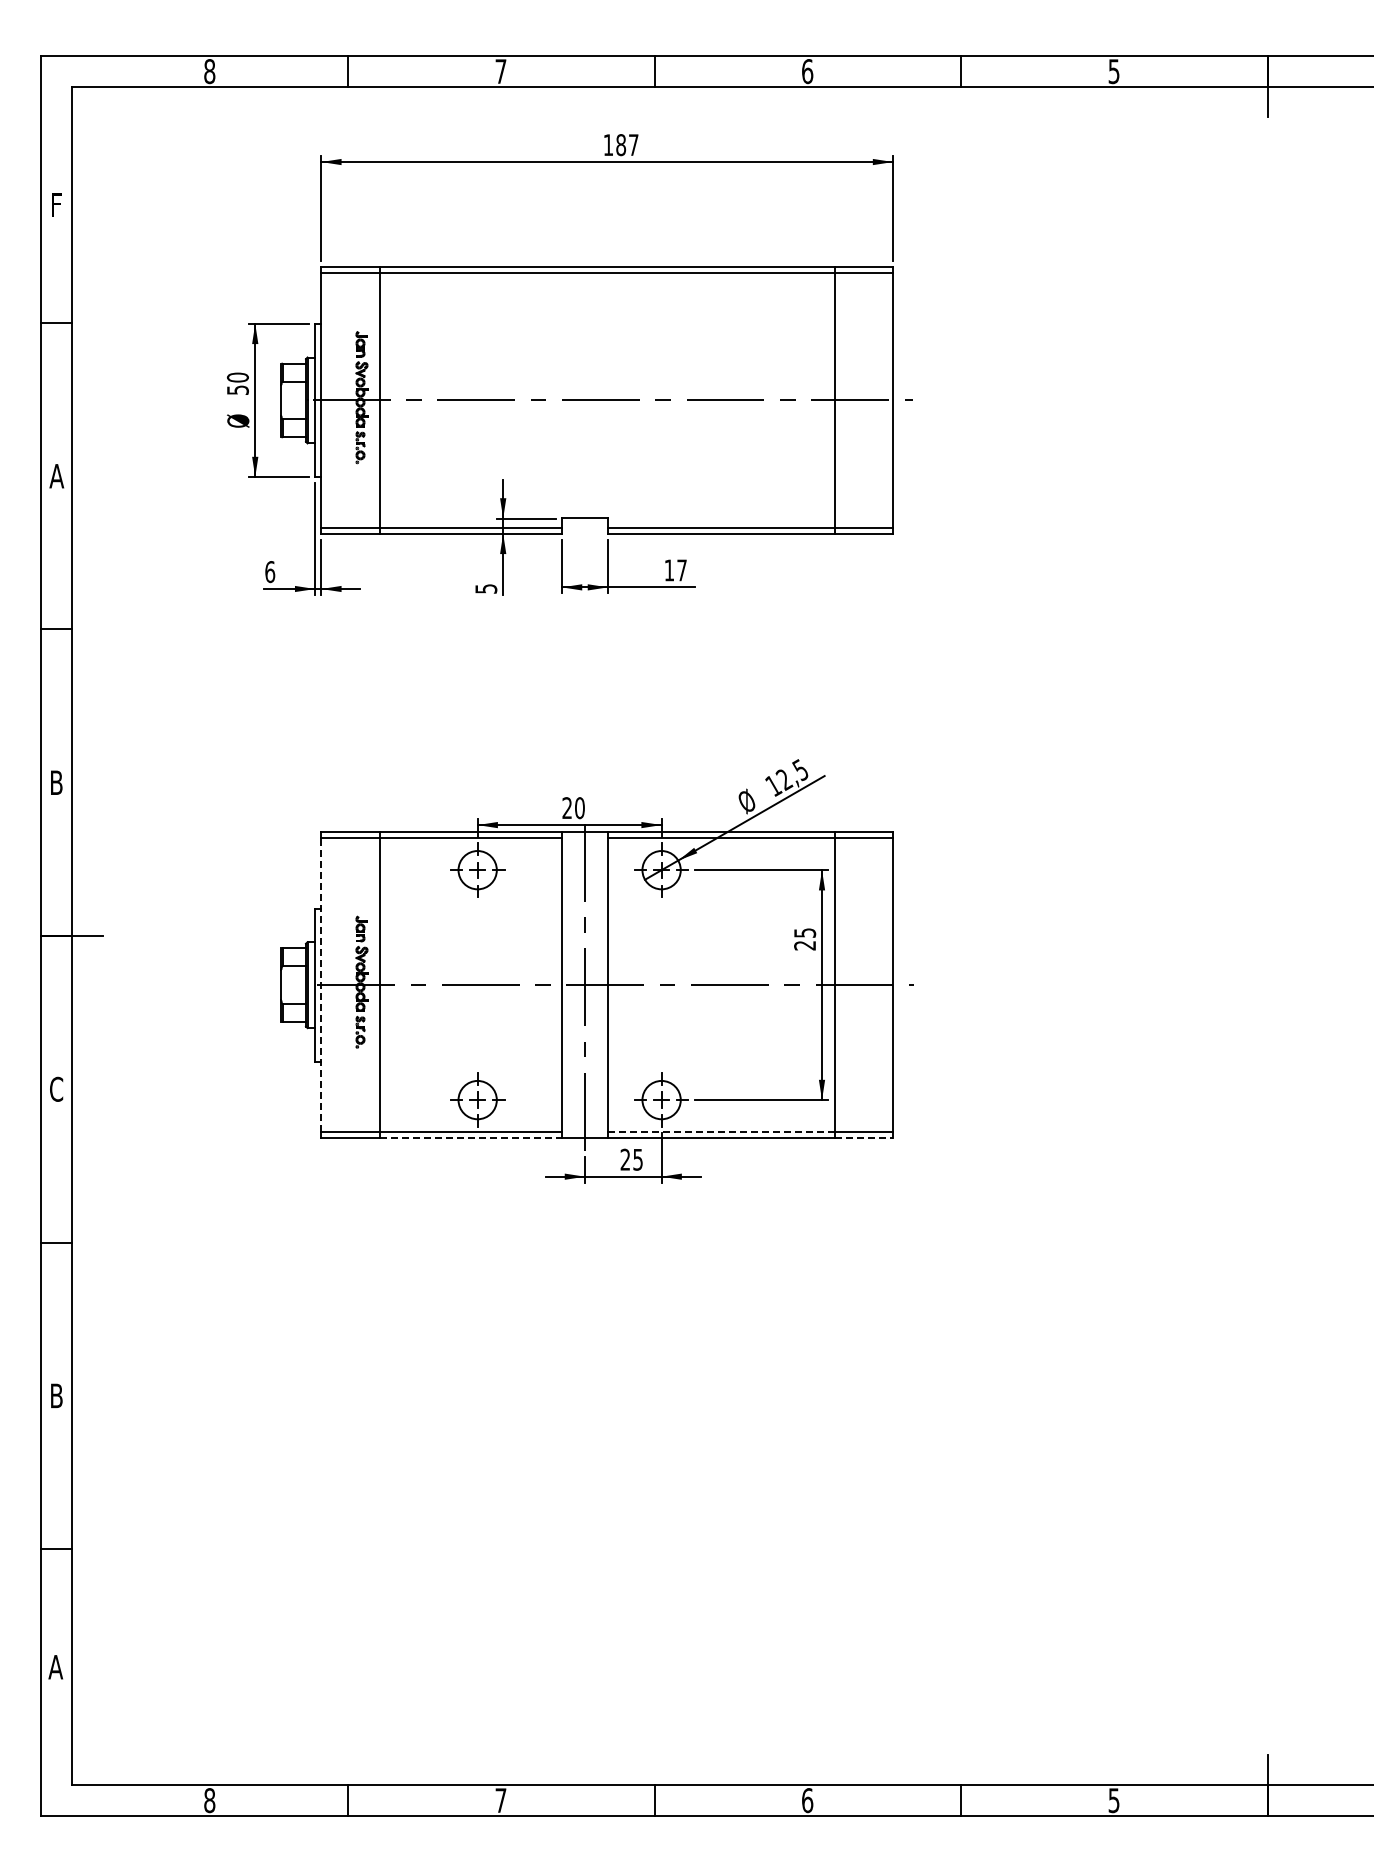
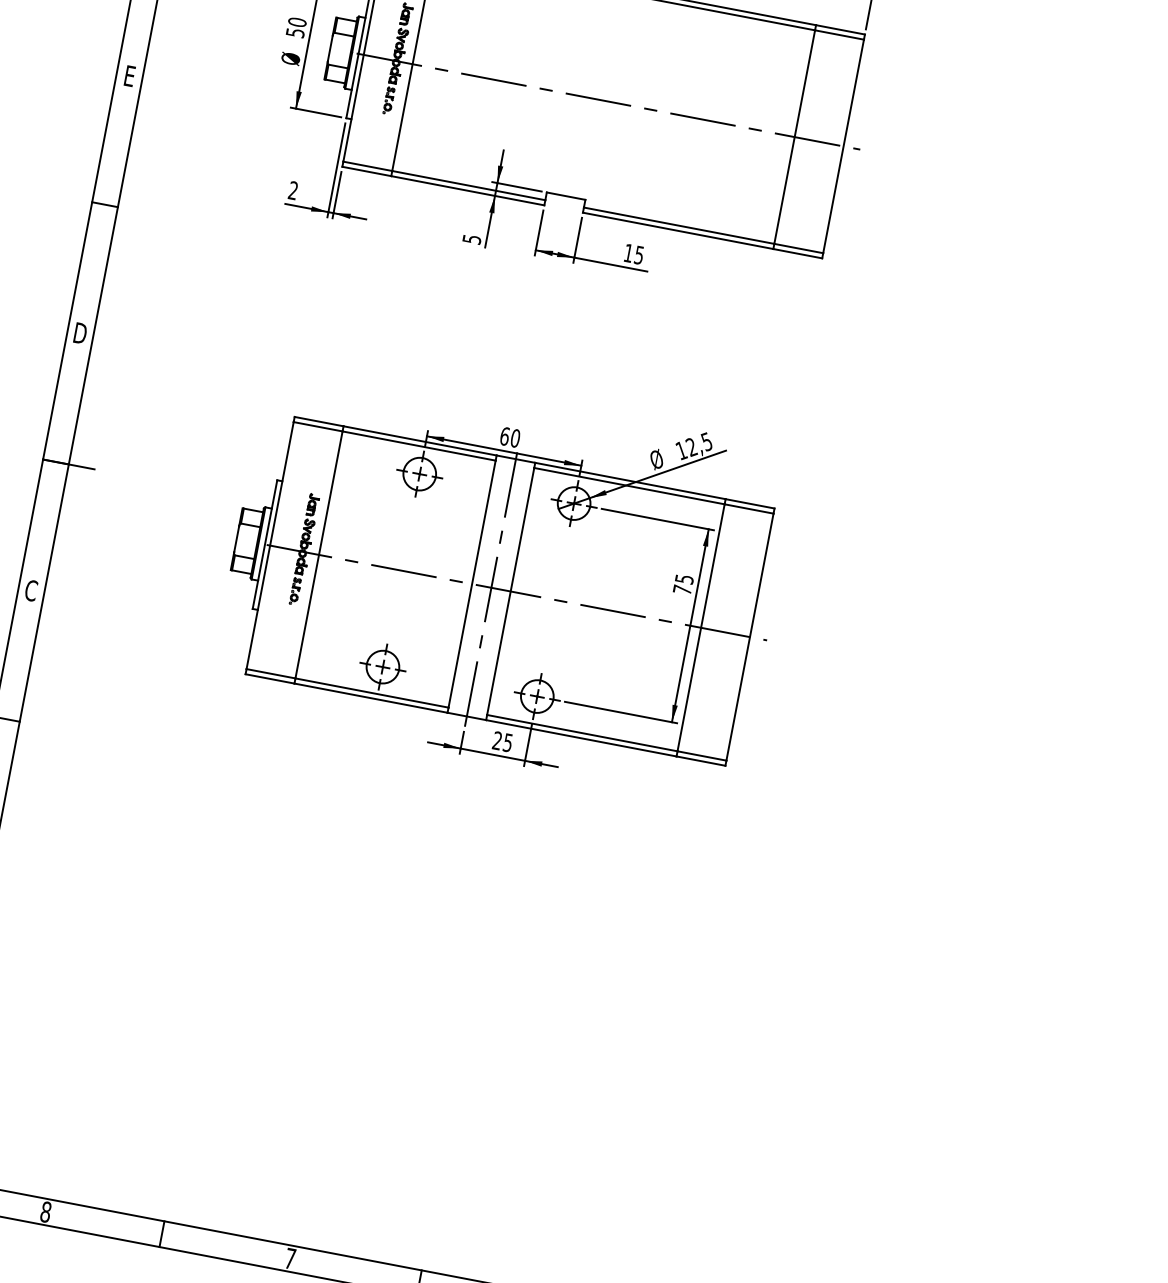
text: (56, 476) -> (129, 76), A -> E
text: (681, 570) -> (638, 255), 17 -> 15
text: (270, 572) -> (293, 191), 6 -> 2
text: (56, 782) -> (80, 333), B -> D
text: (567, 808) -> (505, 436), 20 -> 60
text: (804, 945) -> (681, 589), 25 -> 75
line: (321, 984) -> (270, 545), dashed -> solid
line: (721, 1132) -> (582, 733), dashed -> solid
line: (471, 1138) -> (371, 698), dashed -> solid
line: (864, 1138) -> (701, 761), dashed -> solid

